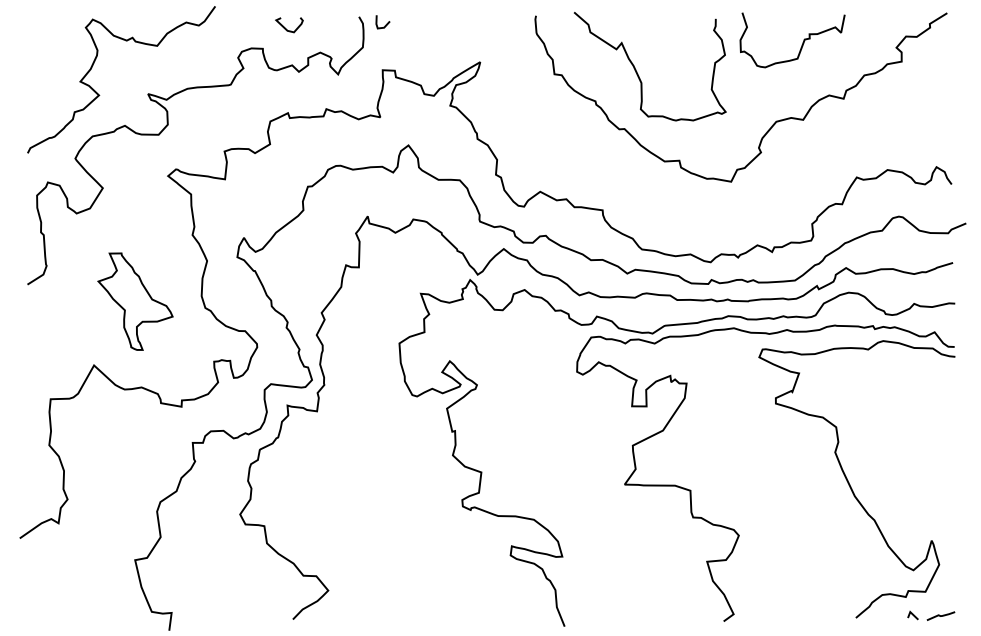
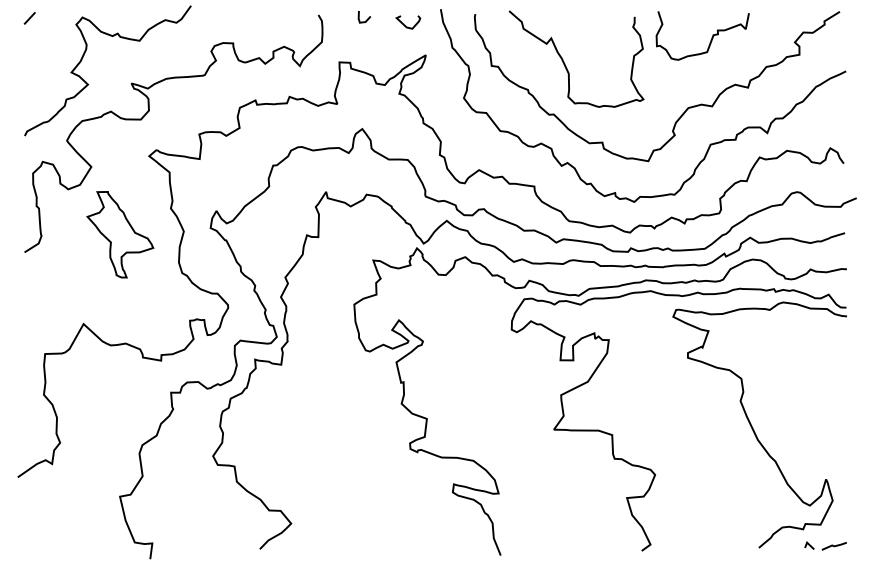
line: (33, 20) -> (29, 18), added
line: (385, 24) -> (366, 19), moved
curve: (286, 28) -> (405, 25), moved
curve: (800, 162) -> (709, 144), added
part: (135, 301) -> (120, 234), moved

